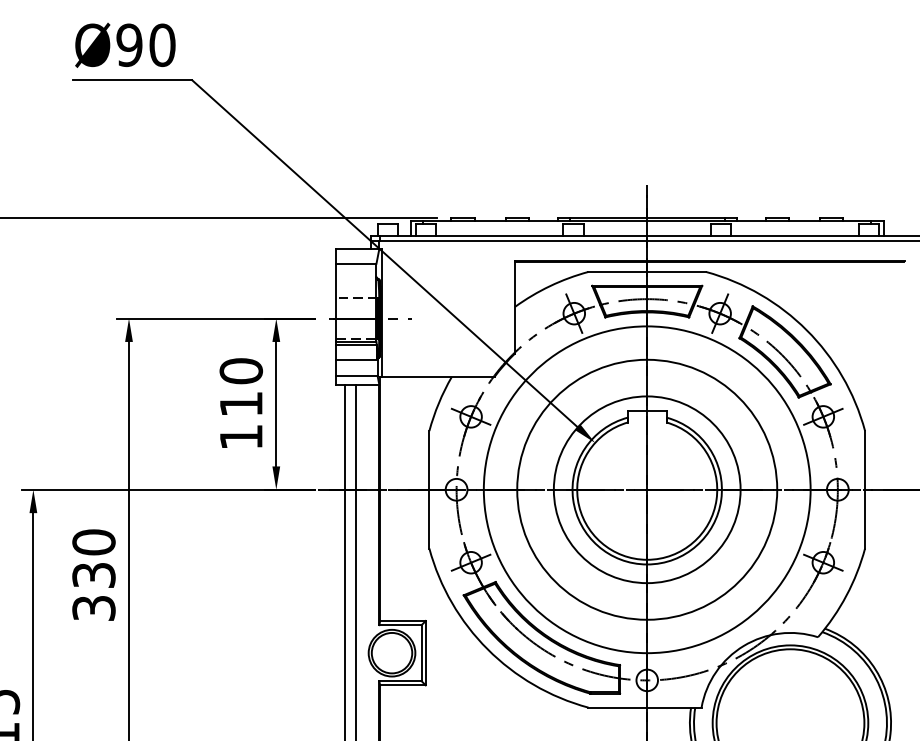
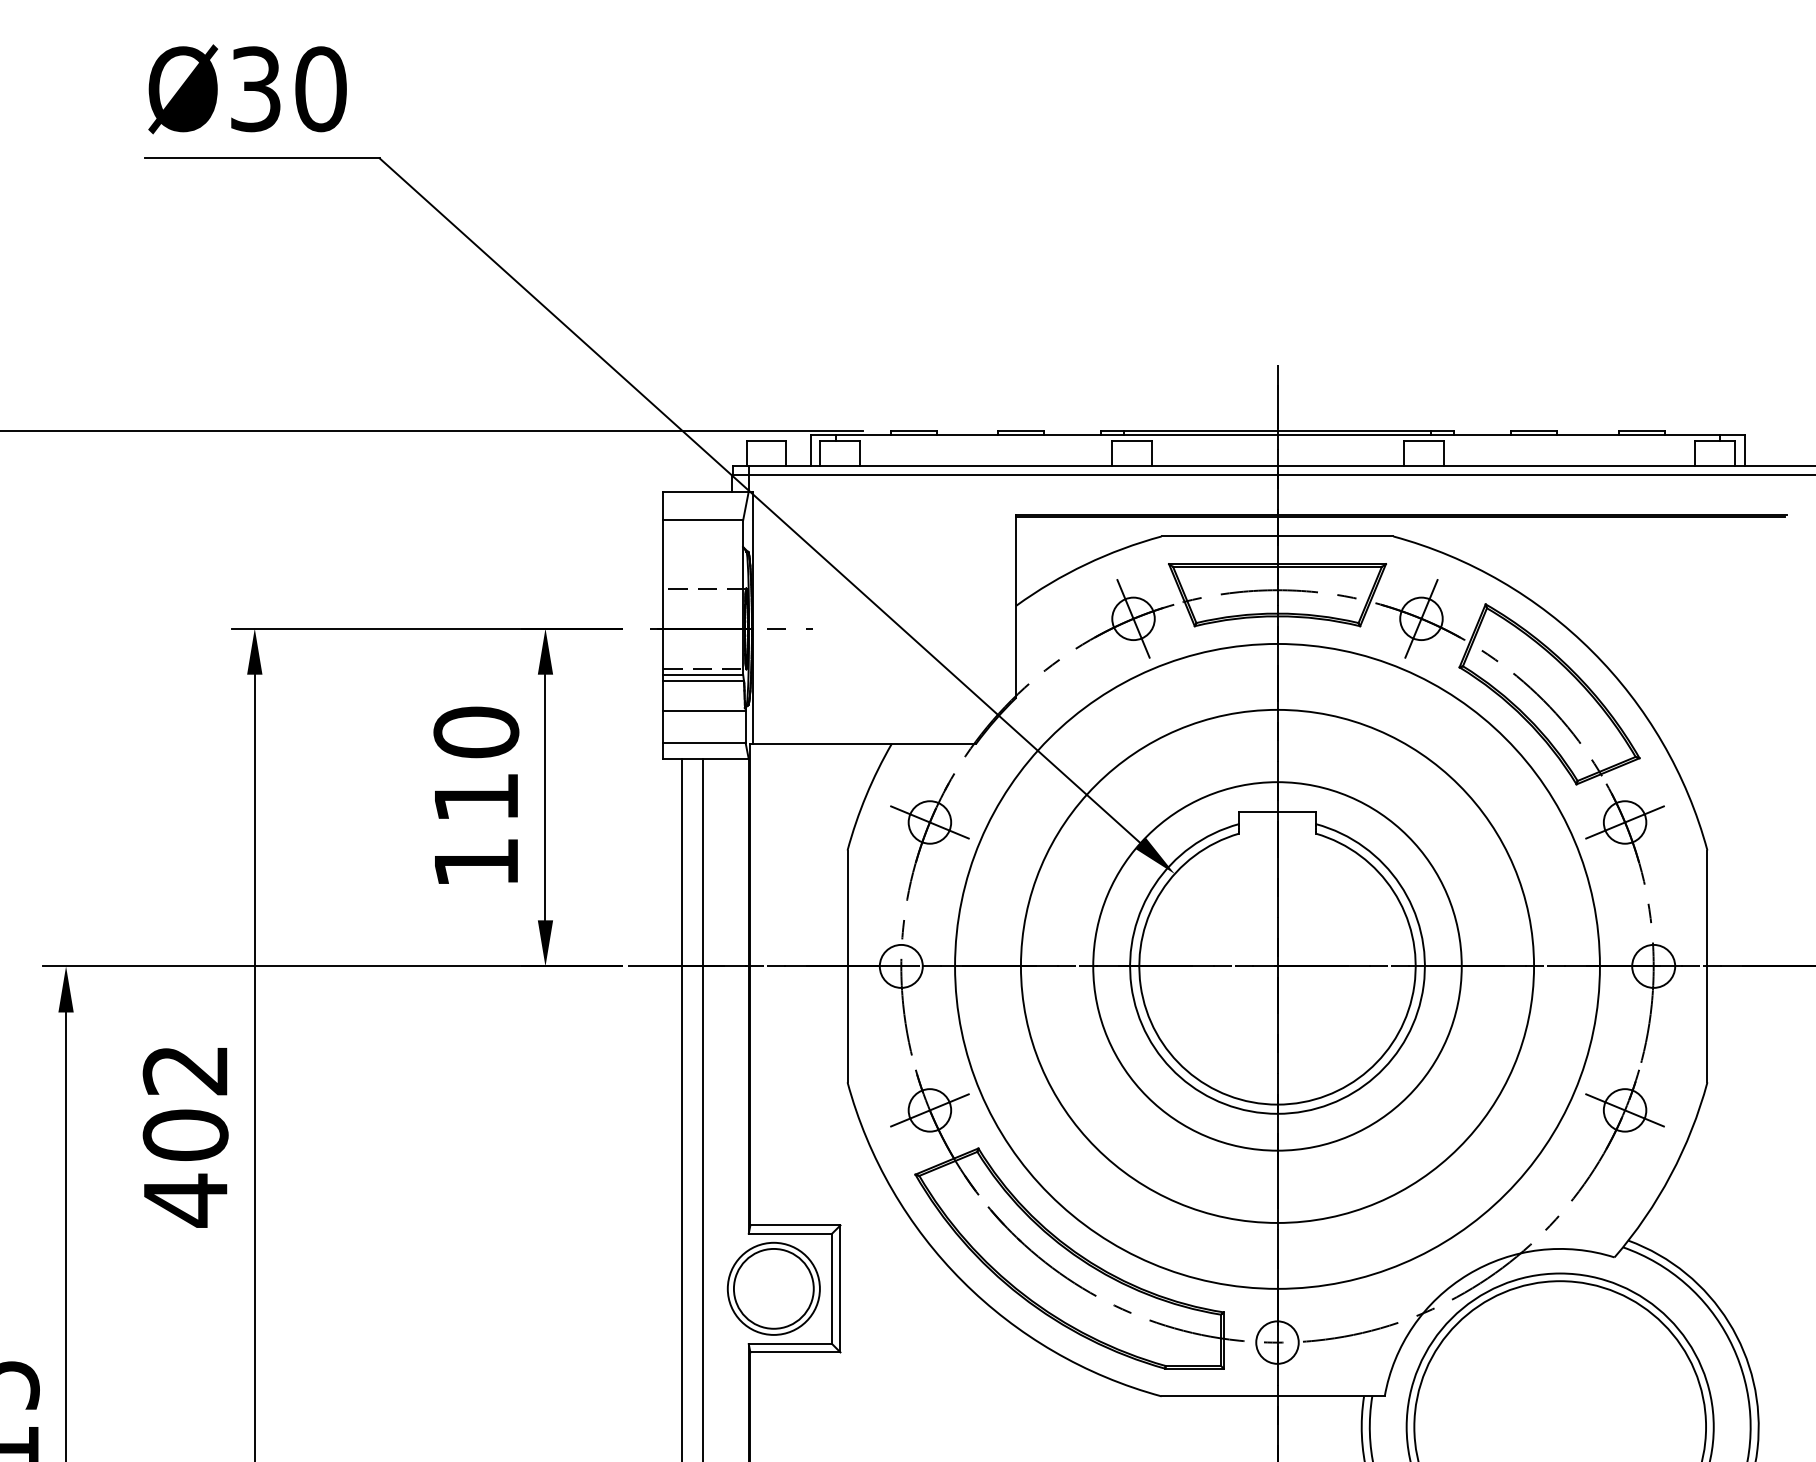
text: (129, 44) -> (255, 87), Ø90 -> Ø30
text: (93, 575) -> (184, 1135), 330 -> 402

